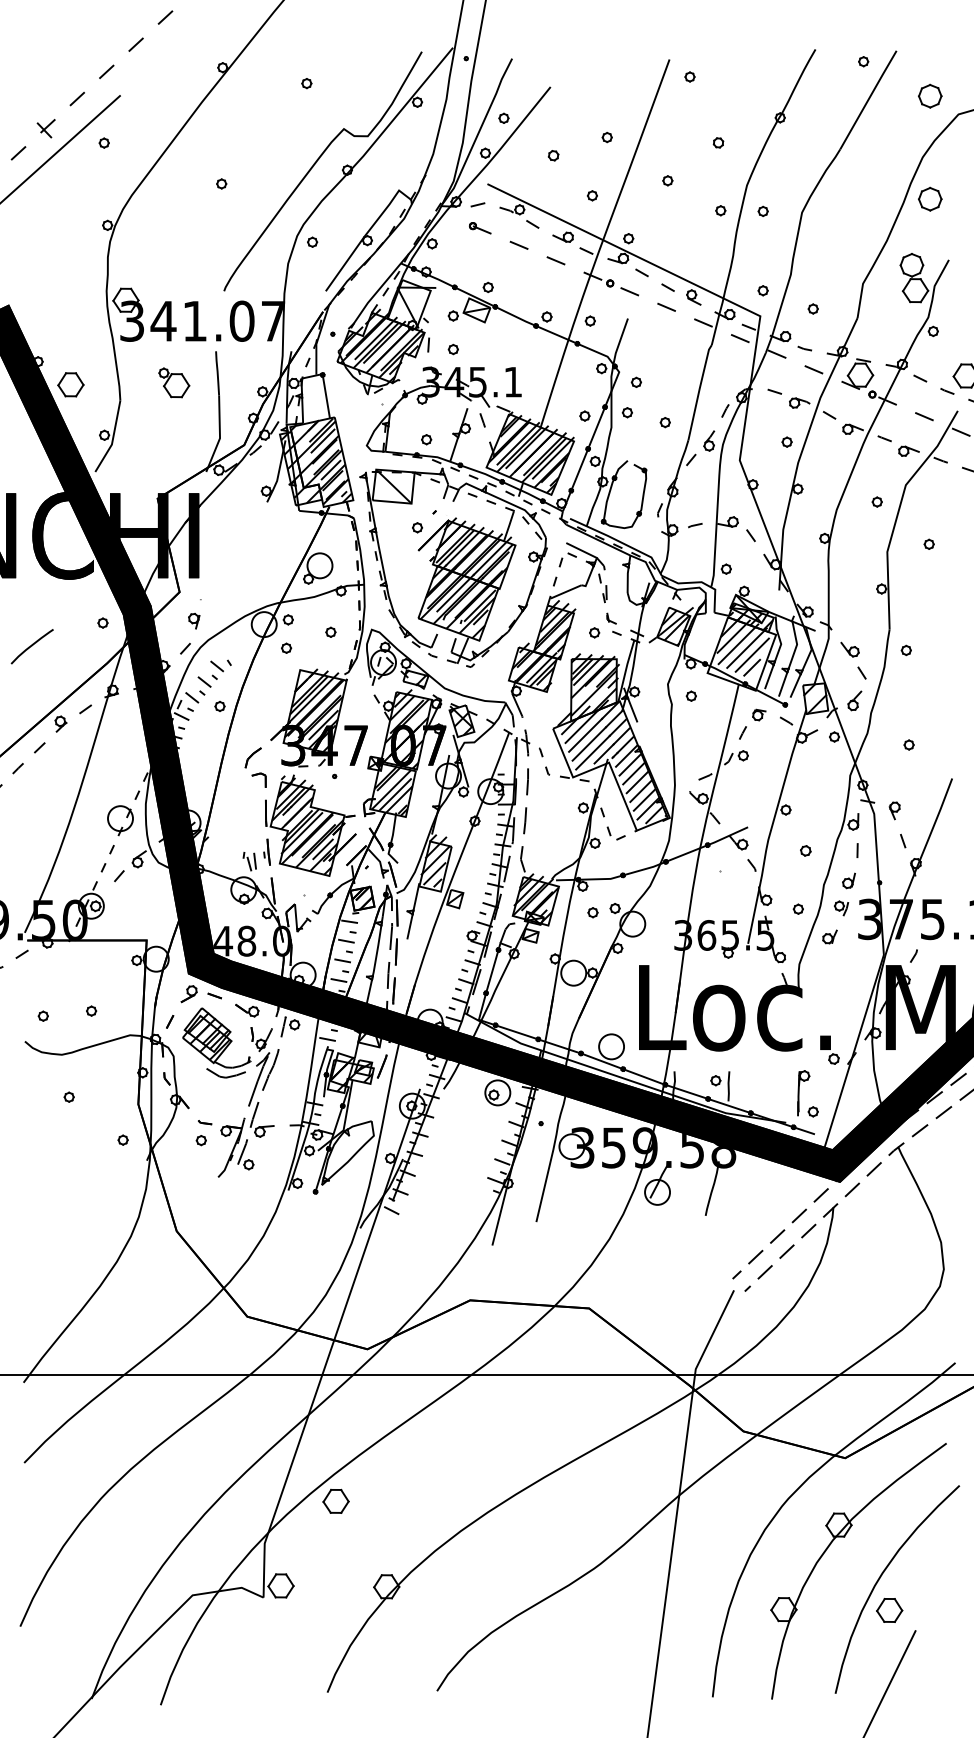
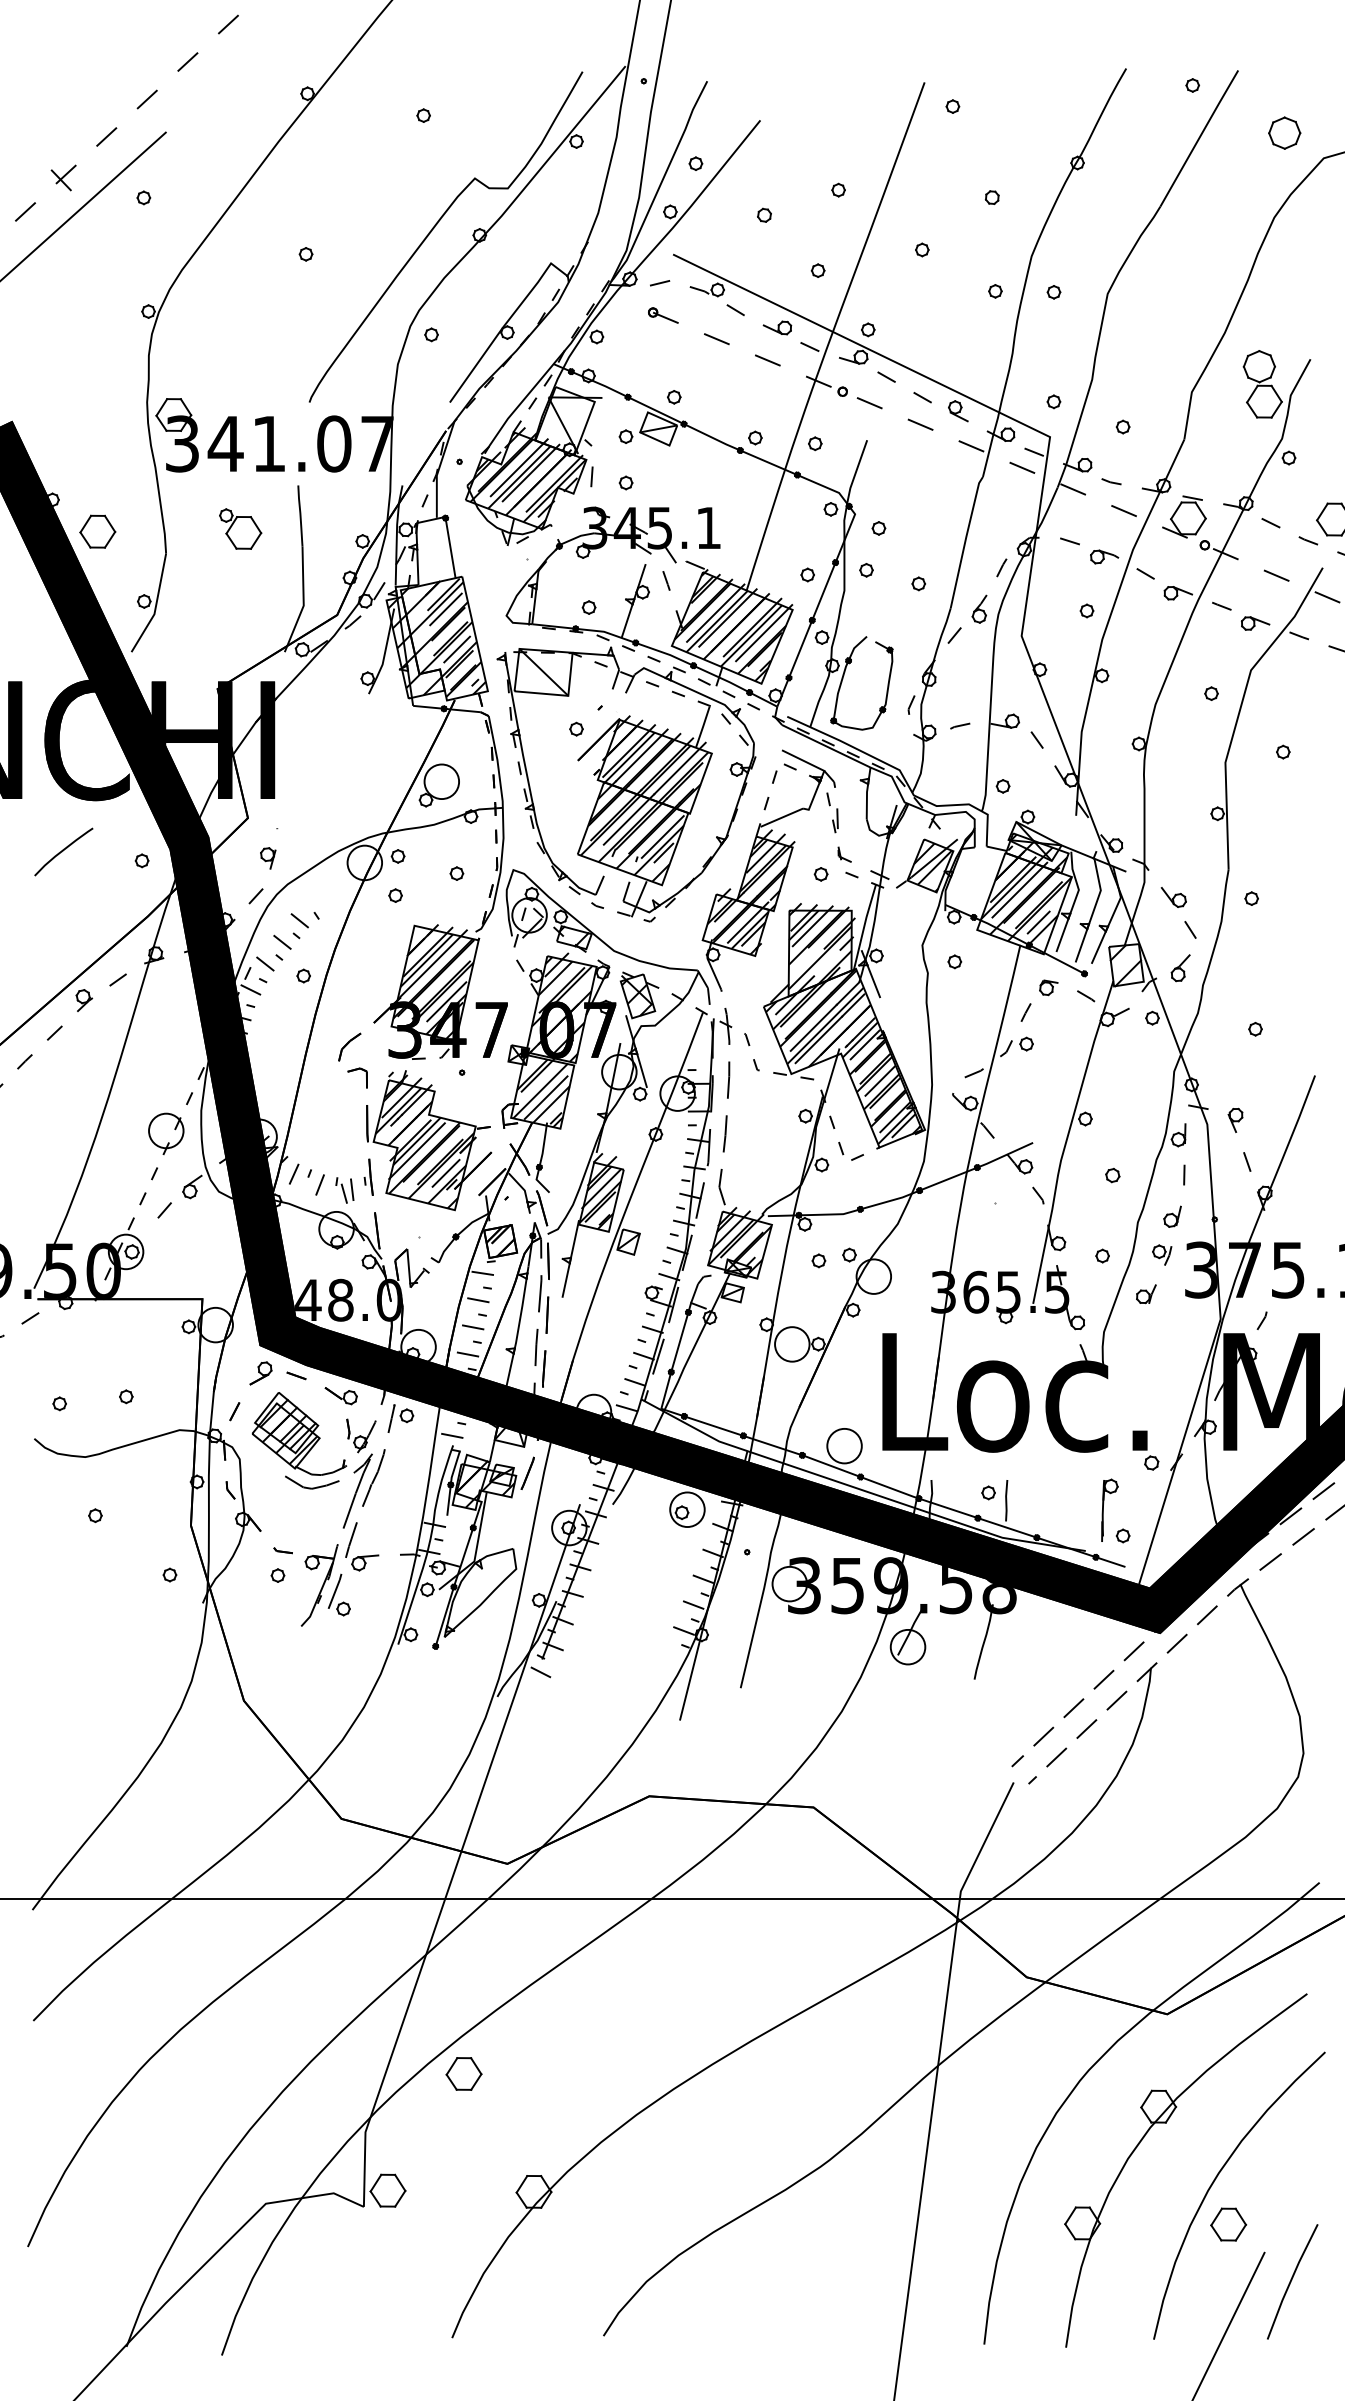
part: (930, 198) -> (1285, 274), removed
curve: (31, 646) -> (62, 851), moved
hatch: (743, 655) -> (1026, 905), added
hatch: (610, 765) -> (843, 1057), added
part: (222, 853) -> (307, 1179), added
hatch: (434, 866) -> (599, 1197), added
line: (935, 1651) -> (1291, 2281), added

